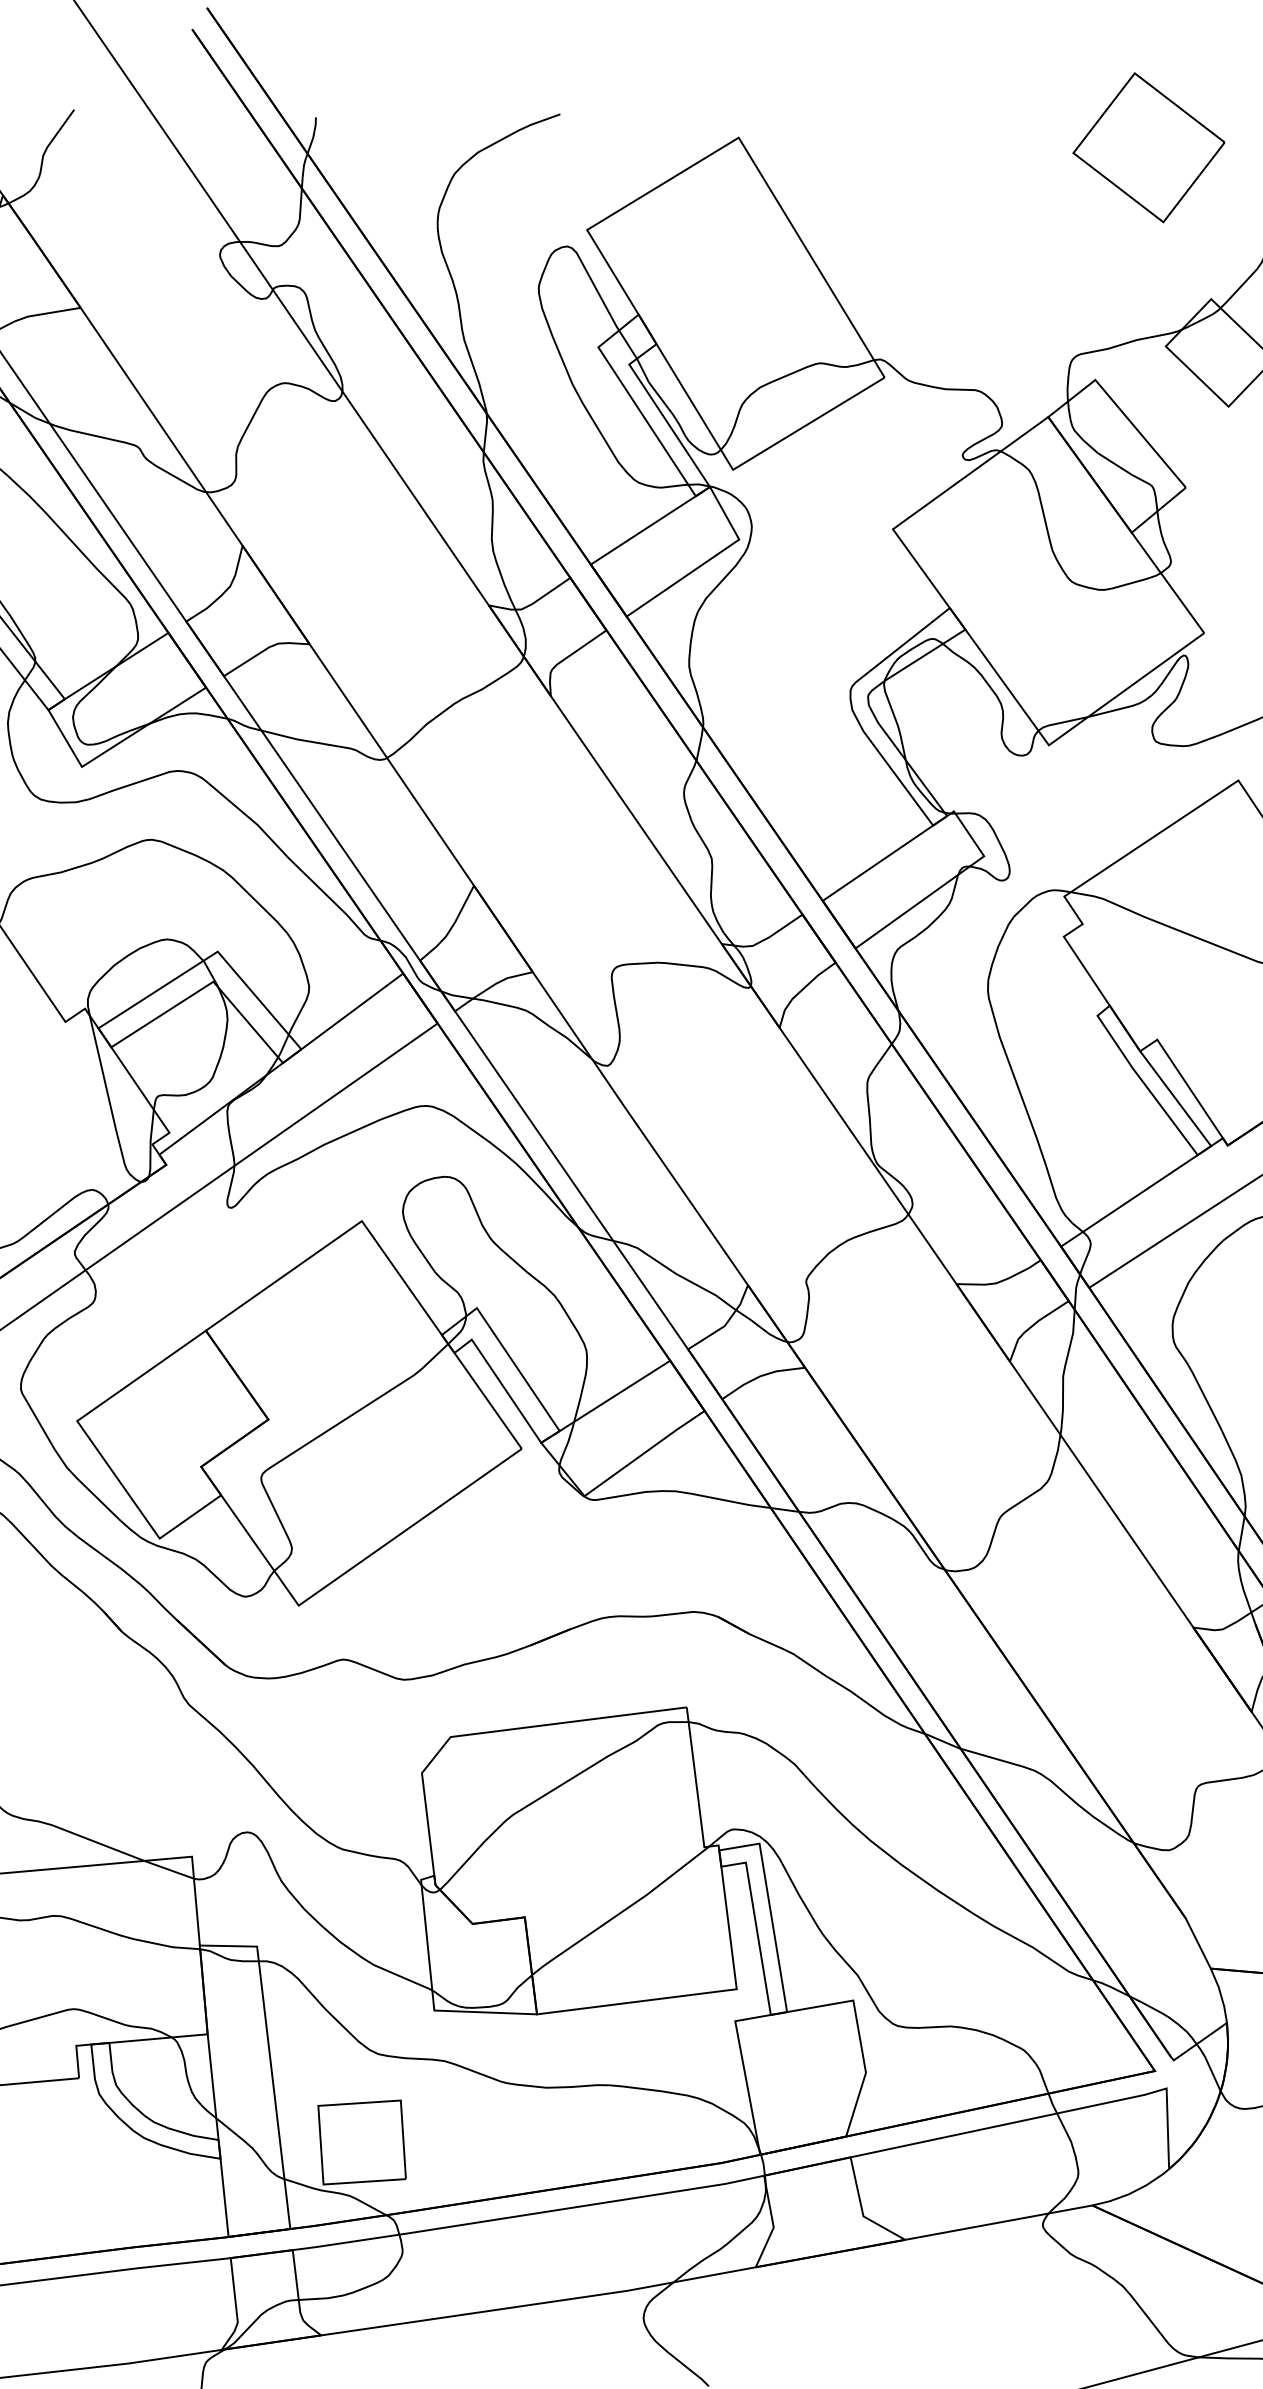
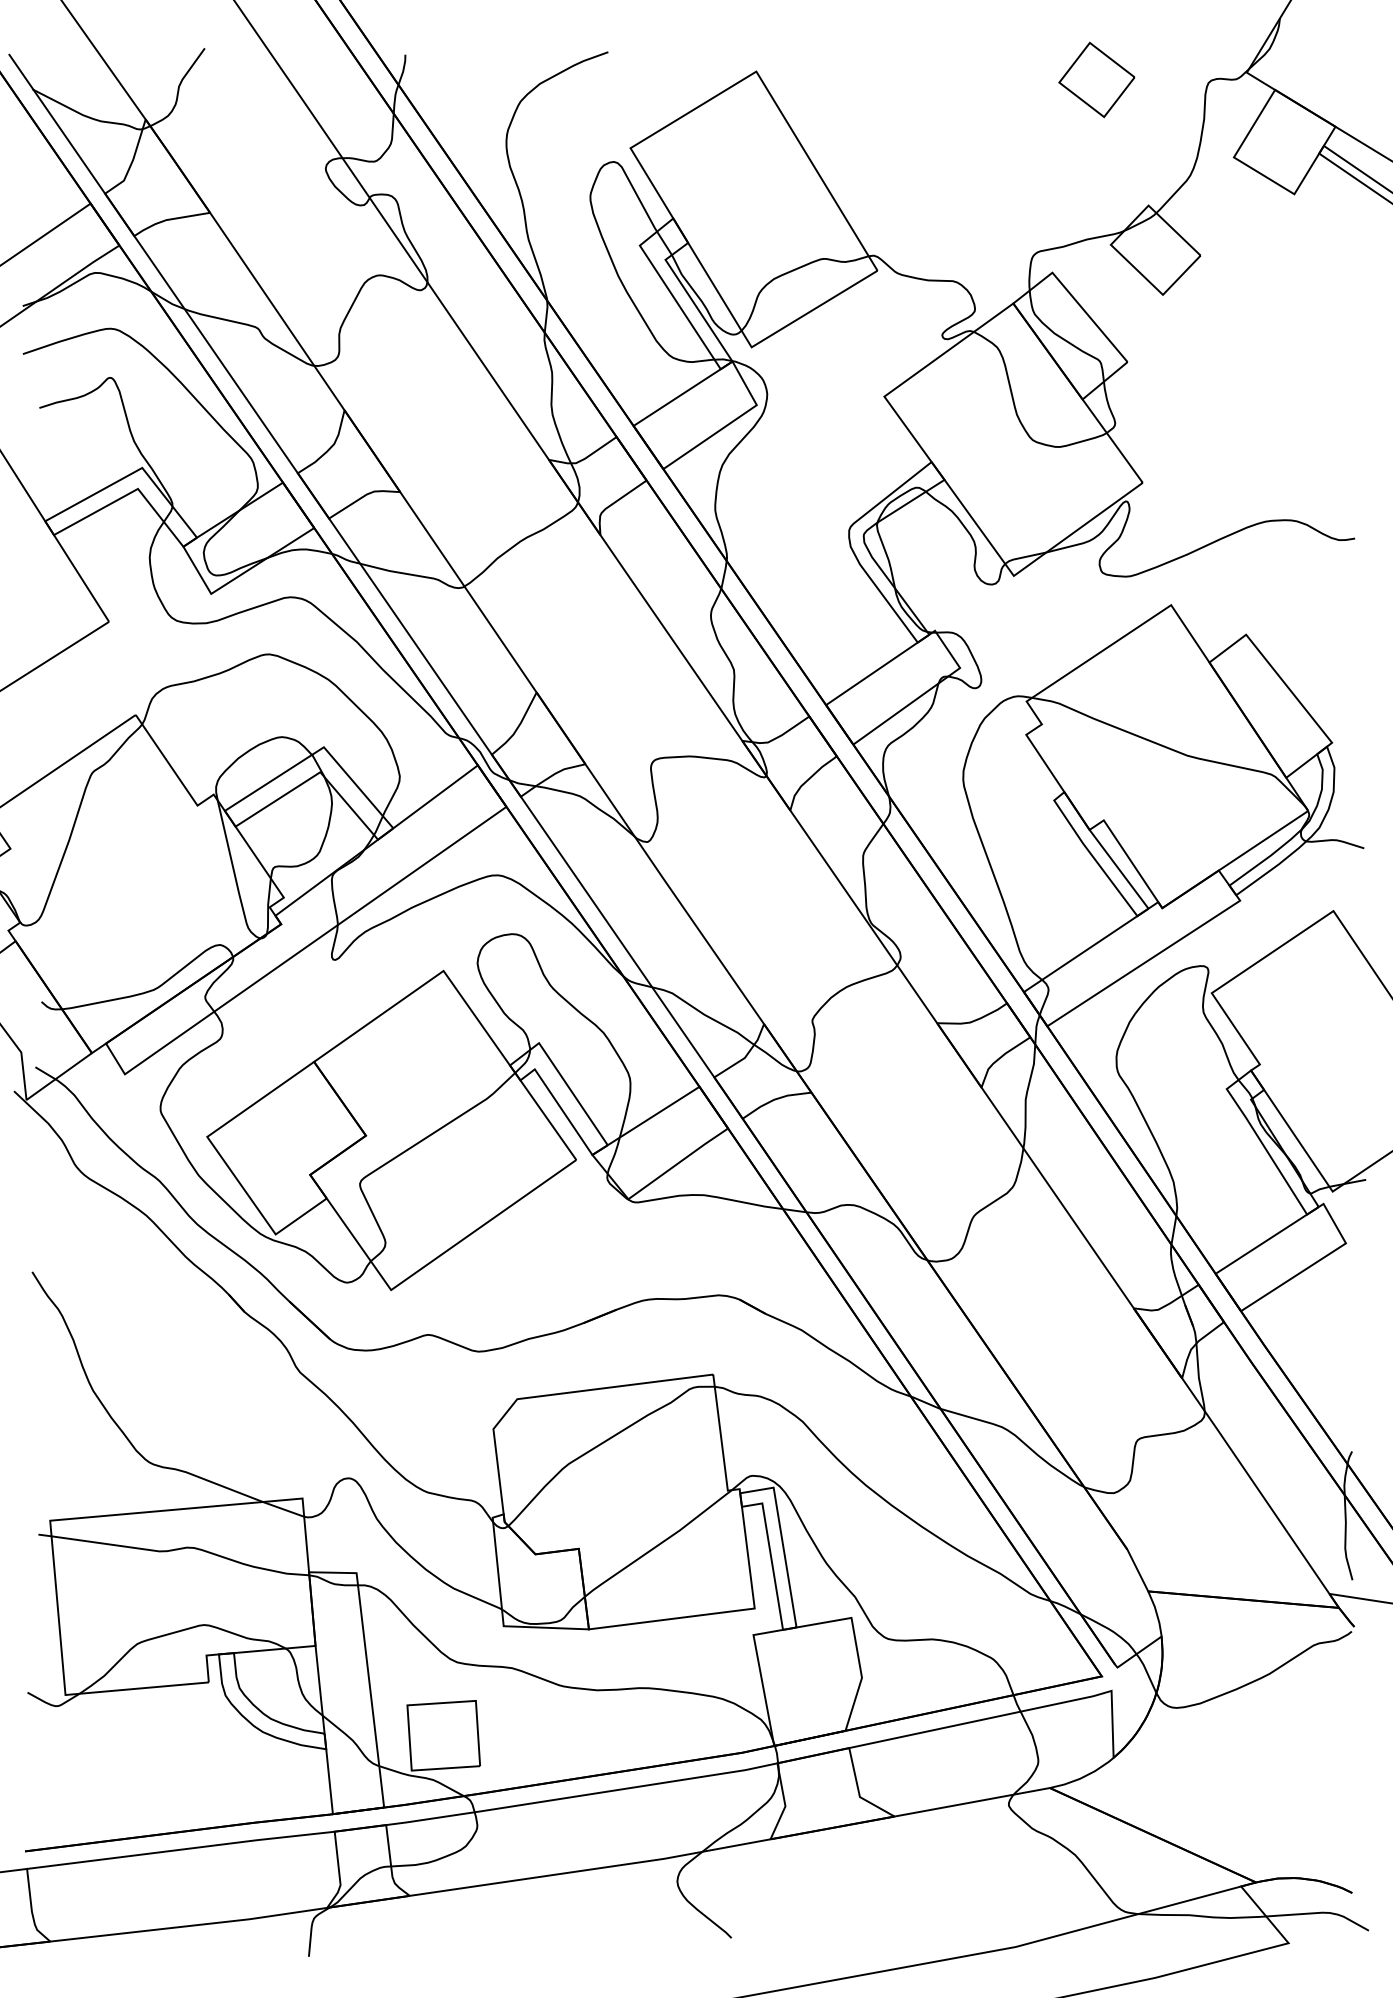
part: (1148, 147) -> (1096, 79), size x0.6

